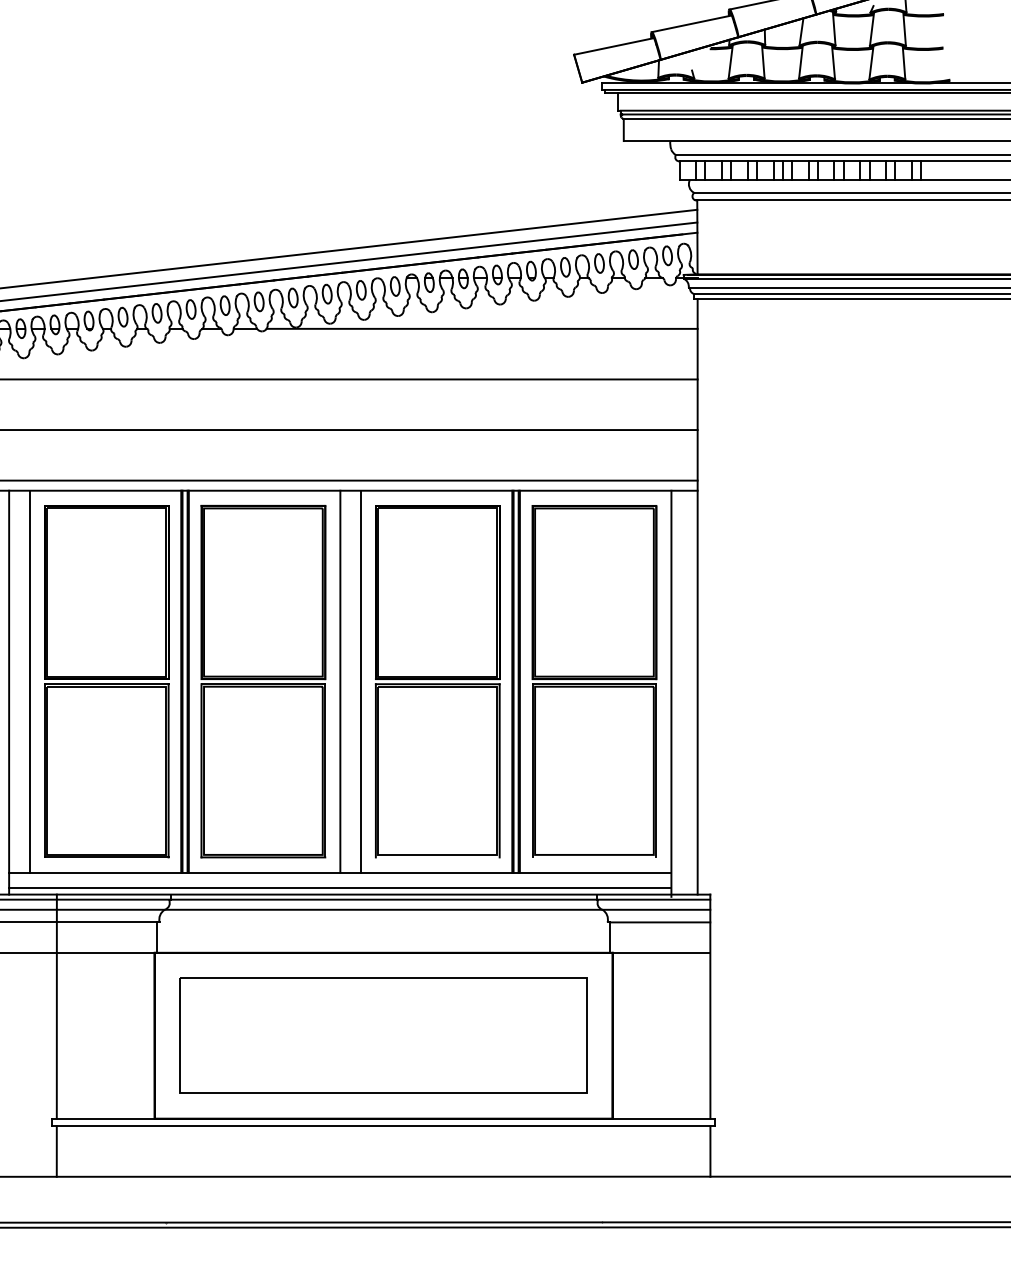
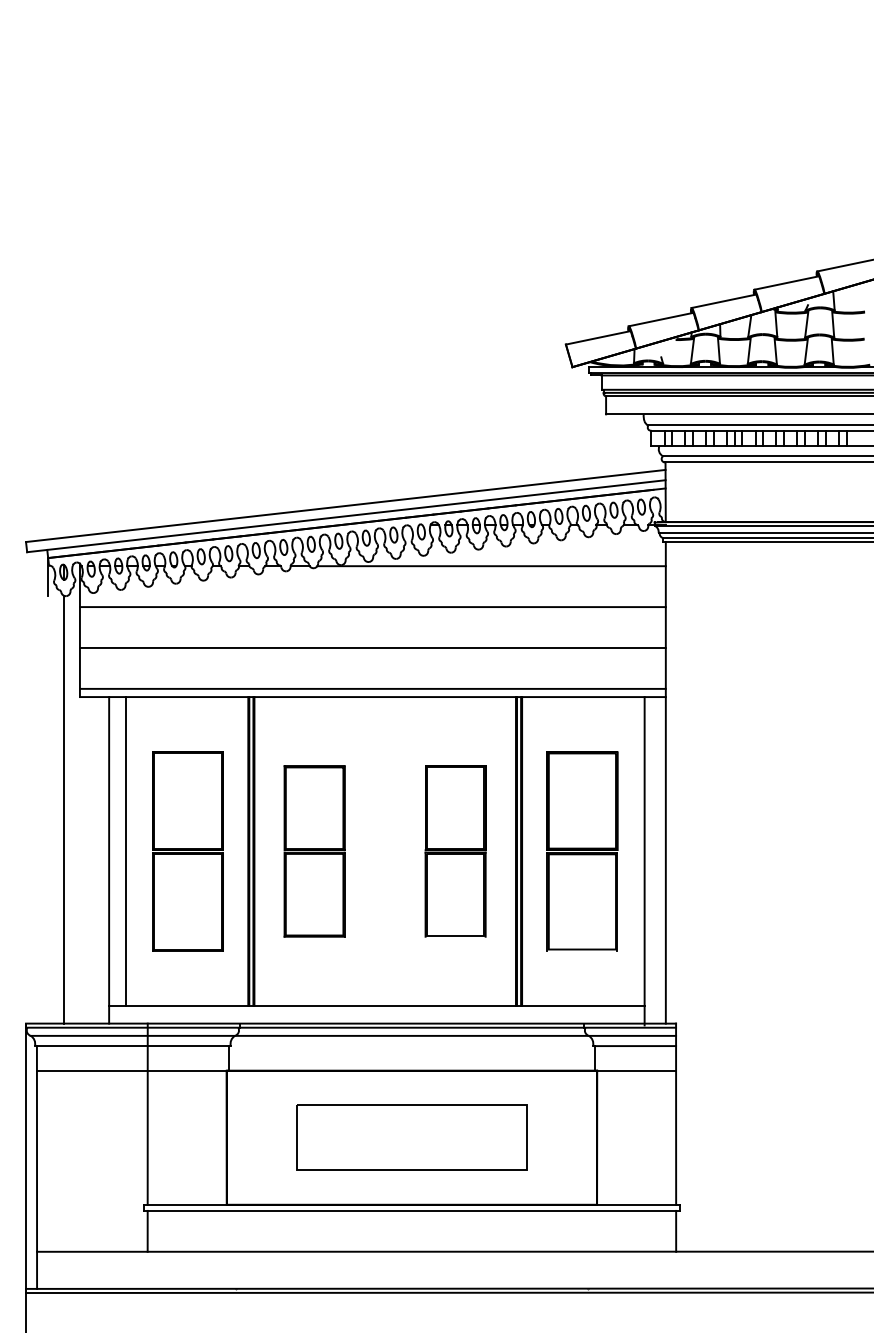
part: (106, 681) -> (187, 851), size x0.7
part: (263, 681) -> (314, 851), size x0.6
line: (339, 681) -> (376, 851), removed
line: (360, 681) -> (393, 851), removed
part: (437, 681) -> (455, 851), size x0.6
part: (594, 681) -> (582, 851), size x0.7
line: (339, 888) -> (376, 1018), removed
part: (383, 1035) -> (411, 1137), size x0.7

